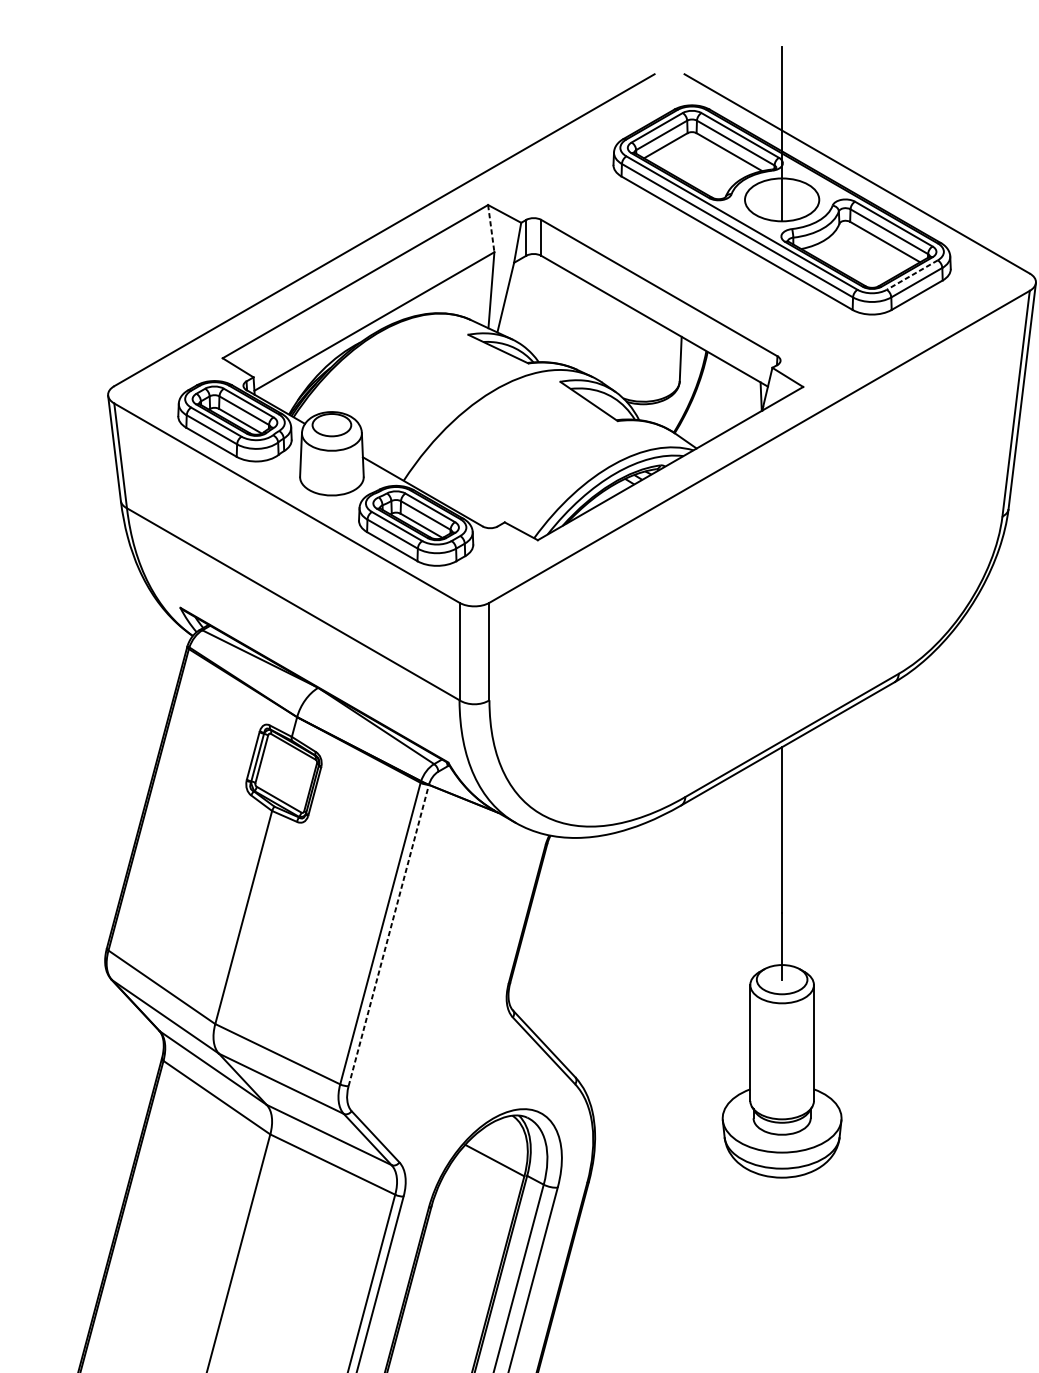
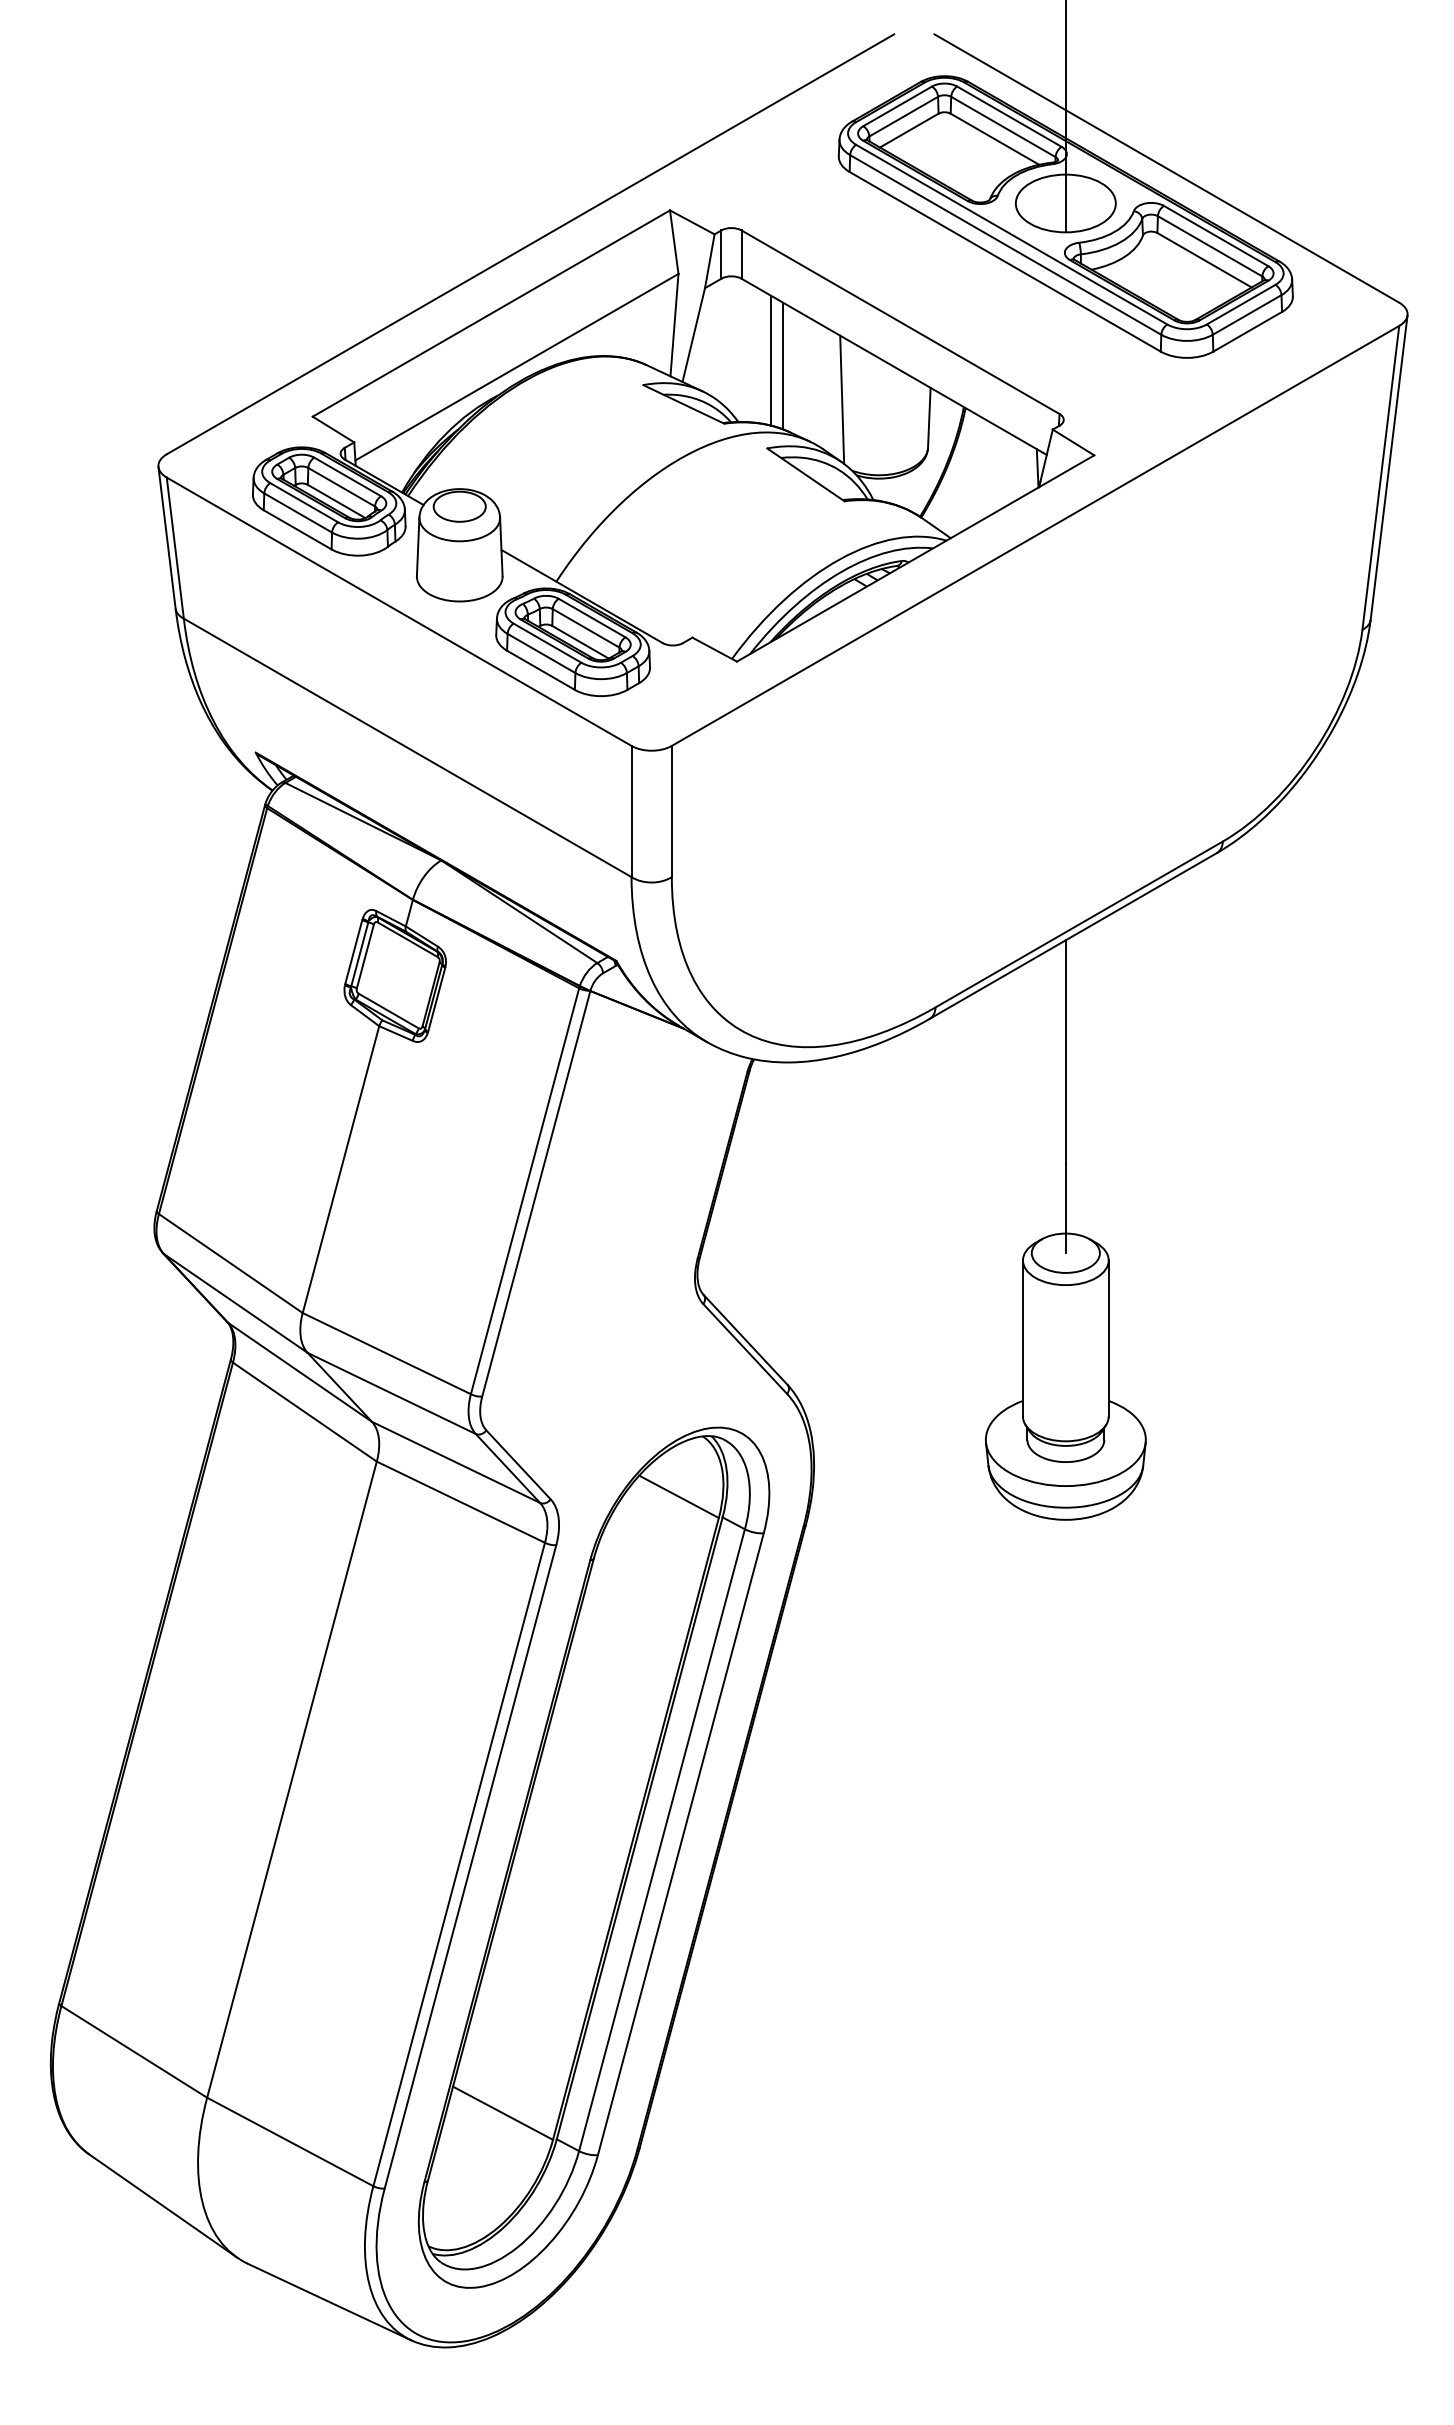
line: (491, 228) -> (674, 242), dashed -> solid
line: (912, 274) -> (1241, 304), dashed -> solid
line: (562, 316) -> (770, 360), added
line: (572, 320) -> (783, 365), added
line: (616, 345) -> (842, 399), added
line: (388, 935) -> (536, 1193), dashed -> solid

